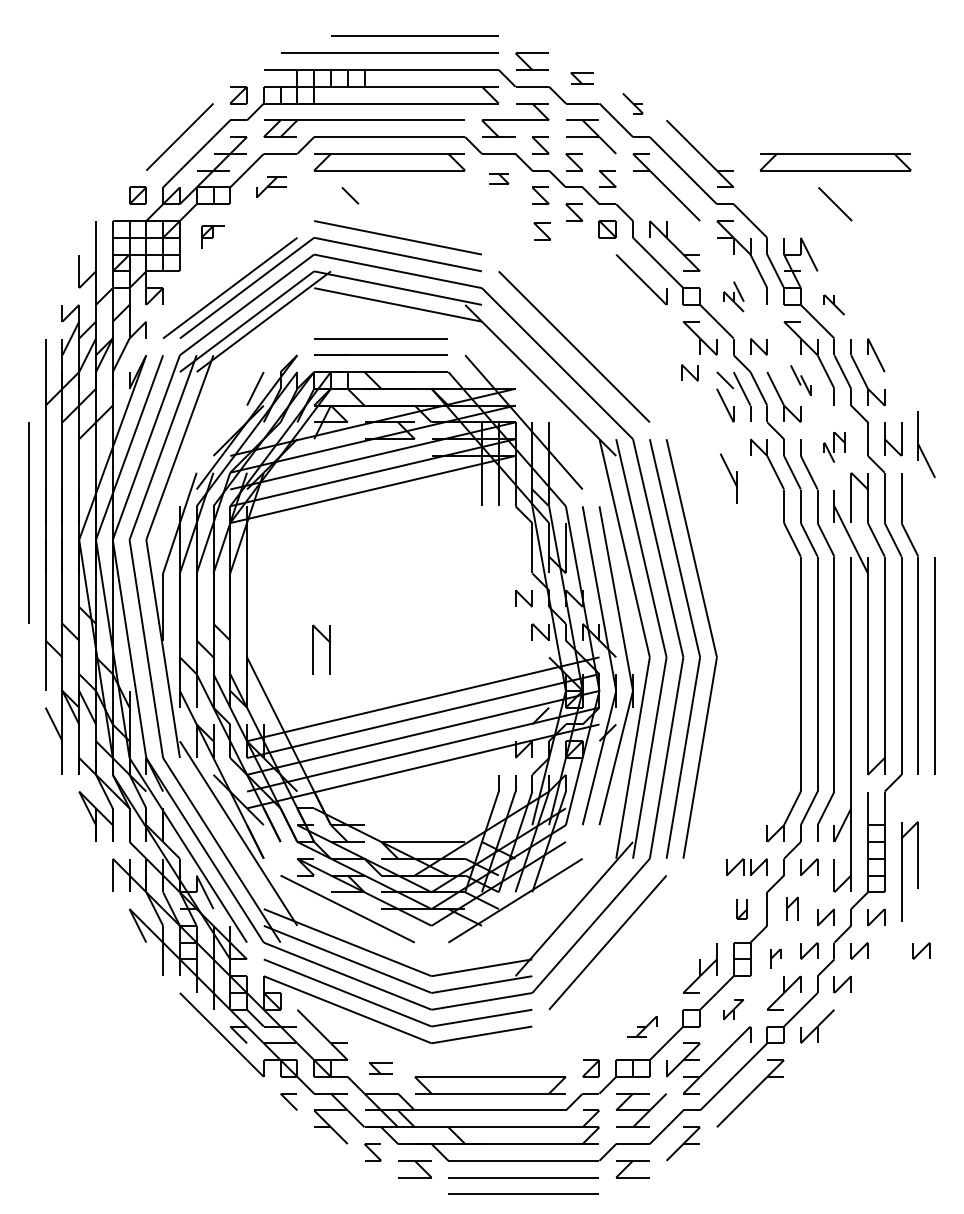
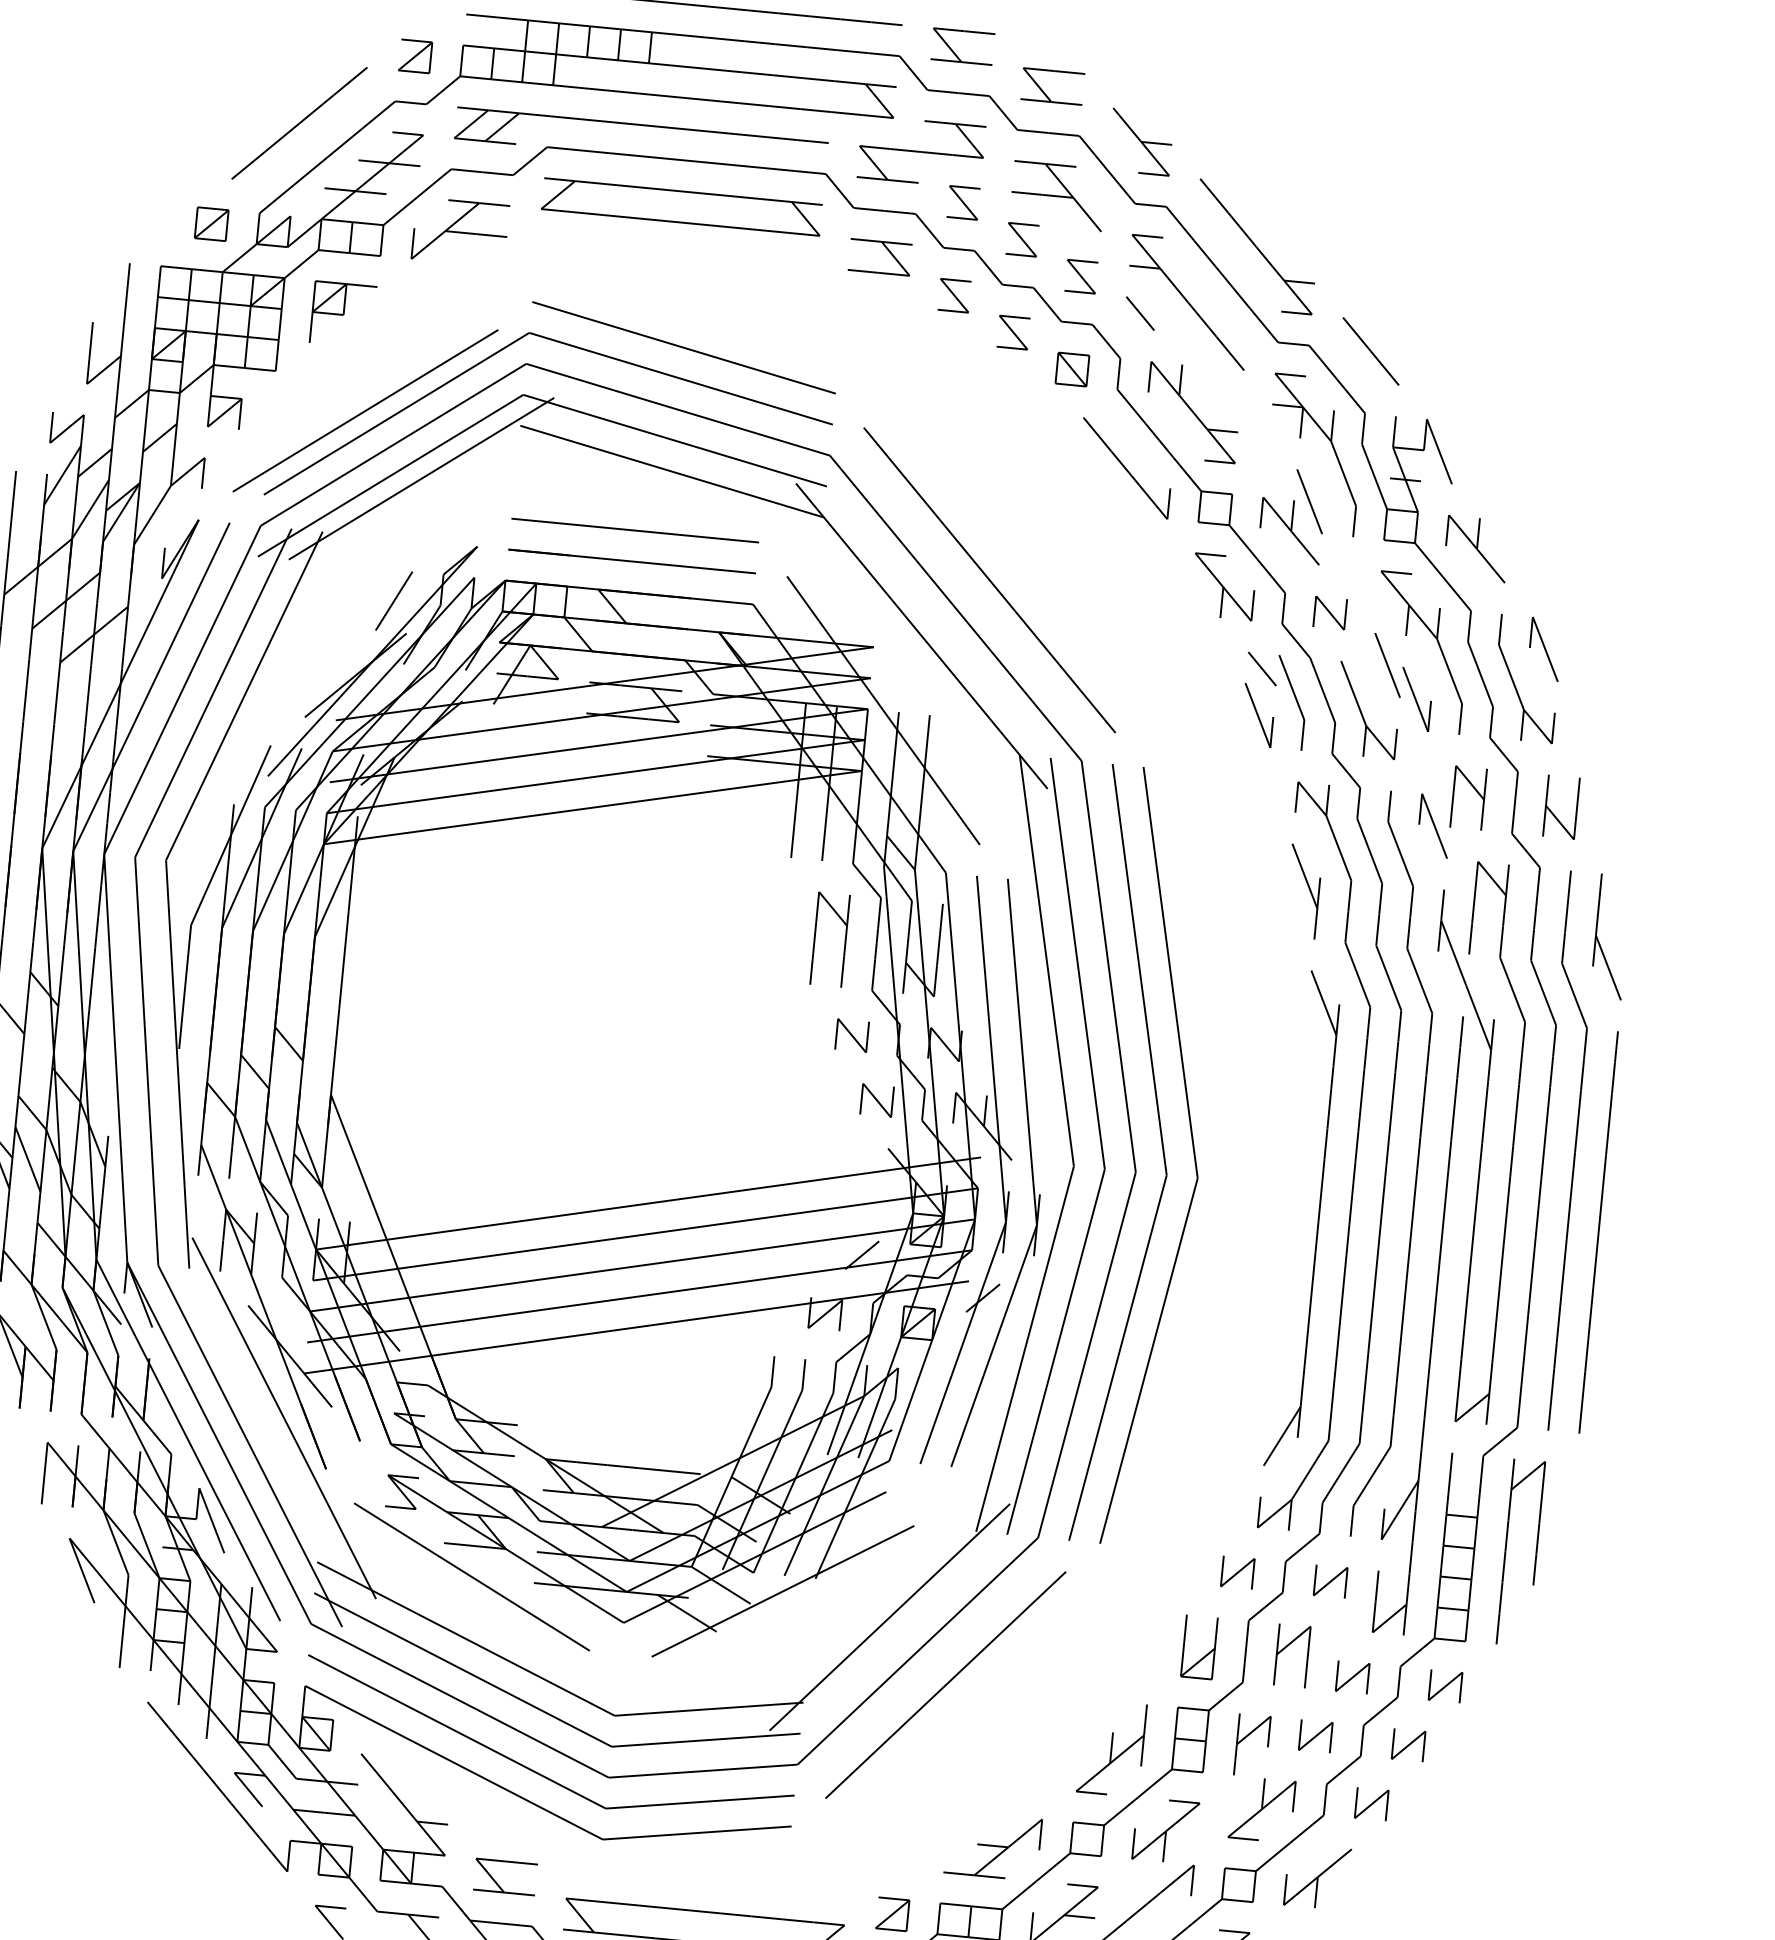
part: (581, 78) -> (1050, 86), size x1.43
part: (632, 103) -> (1140, 141), size x1.67
part: (835, 162) -> (1504, 286), removed
part: (498, 178) -> (879, 256), size x1.67
part: (271, 187) -> (459, 232), size x1.67
line: (350, 195) -> (1140, 313), moved
line: (835, 204) -> (1371, 352), moved
part: (541, 231) -> (949, 361), removed
part: (212, 237) -> (341, 314), size x1.43
part: (733, 296) -> (1292, 515), size x1.67
part: (834, 304) -> (1477, 548), size x1.67
part: (689, 372) -> (1197, 648), removed
part: (800, 380) -> (1400, 682), size x1.67
part: (920, 446) -> (1599, 939), moved
part: (834, 447) -> (1451, 812), size x1.67
part: (728, 478) -> (1302, 890), moved
part: (313, 649) -> (816, 937), moved
part: (783, 673) -> (1317, 1219), added
part: (735, 866) -> (1194, 1567), removed
part: (902, 871) -> (1507, 1550), moved
part: (792, 908) -> (1292, 1654), size x1.43
part: (742, 909) -> (1200, 1647), size x1.67
part: (921, 950) -> (1522, 1755), removed
part: (775, 958) -> (1252, 1744), size x1.67
part: (733, 1009) -> (1165, 1830), size x1.67
part: (641, 1026) -> (992, 1845), size x1.67
part: (380, 1068) -> (504, 1876), size x1.43

